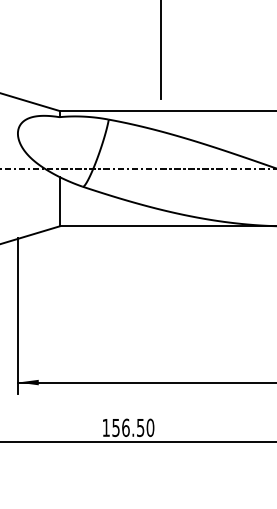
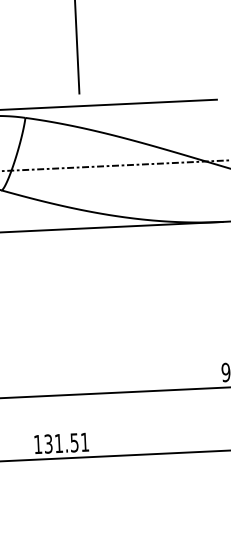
text: (133, 427) -> (66, 442), 156.50 -> 131.51

